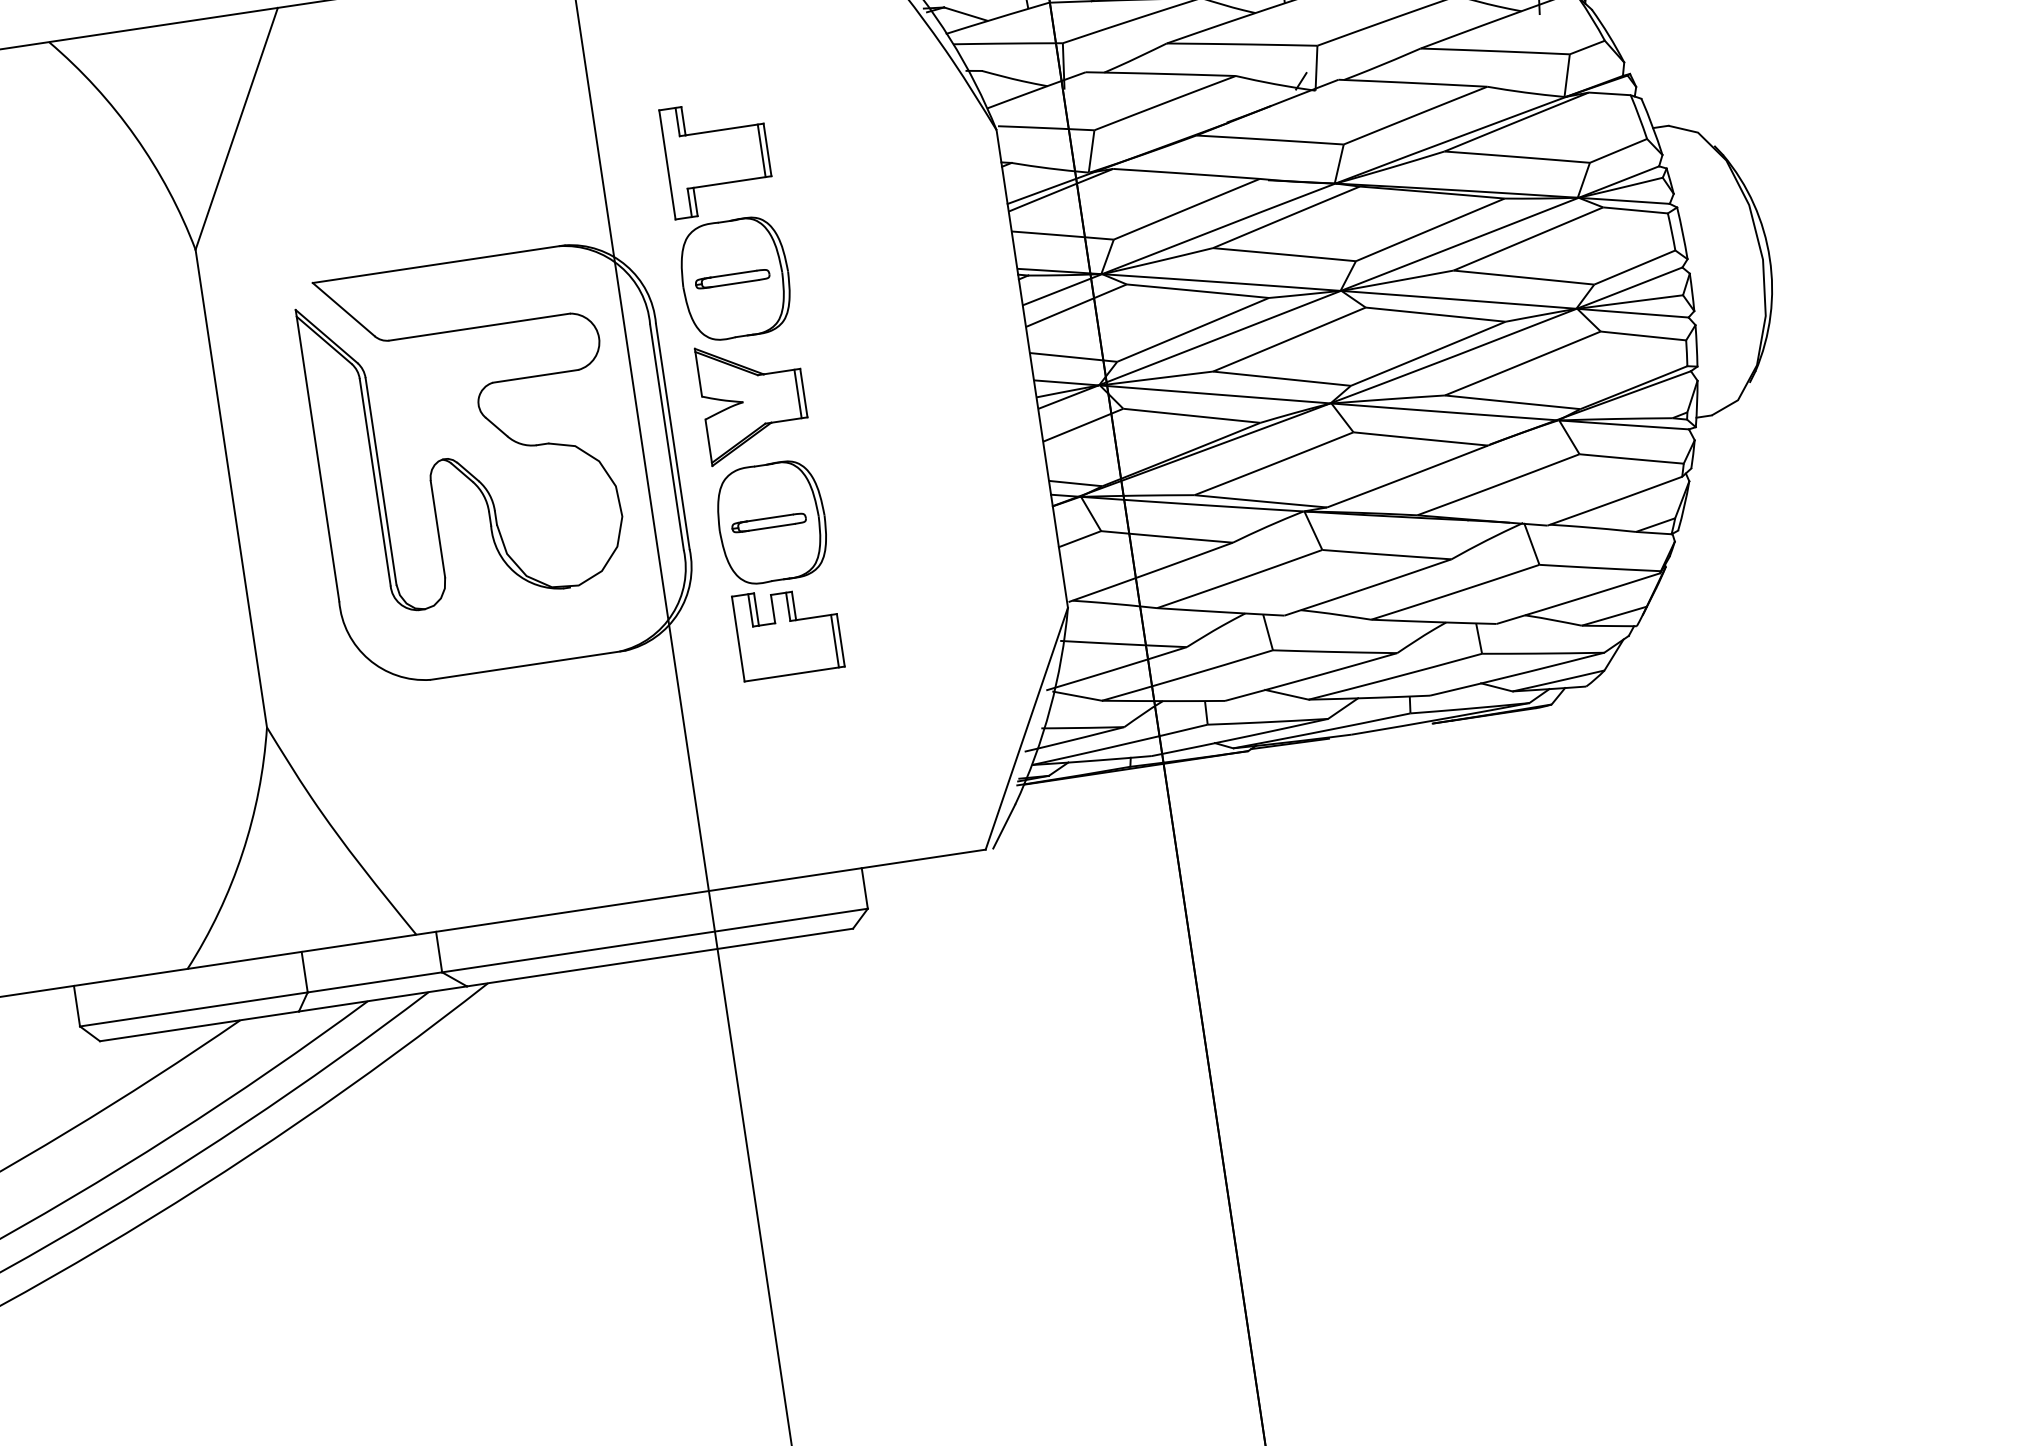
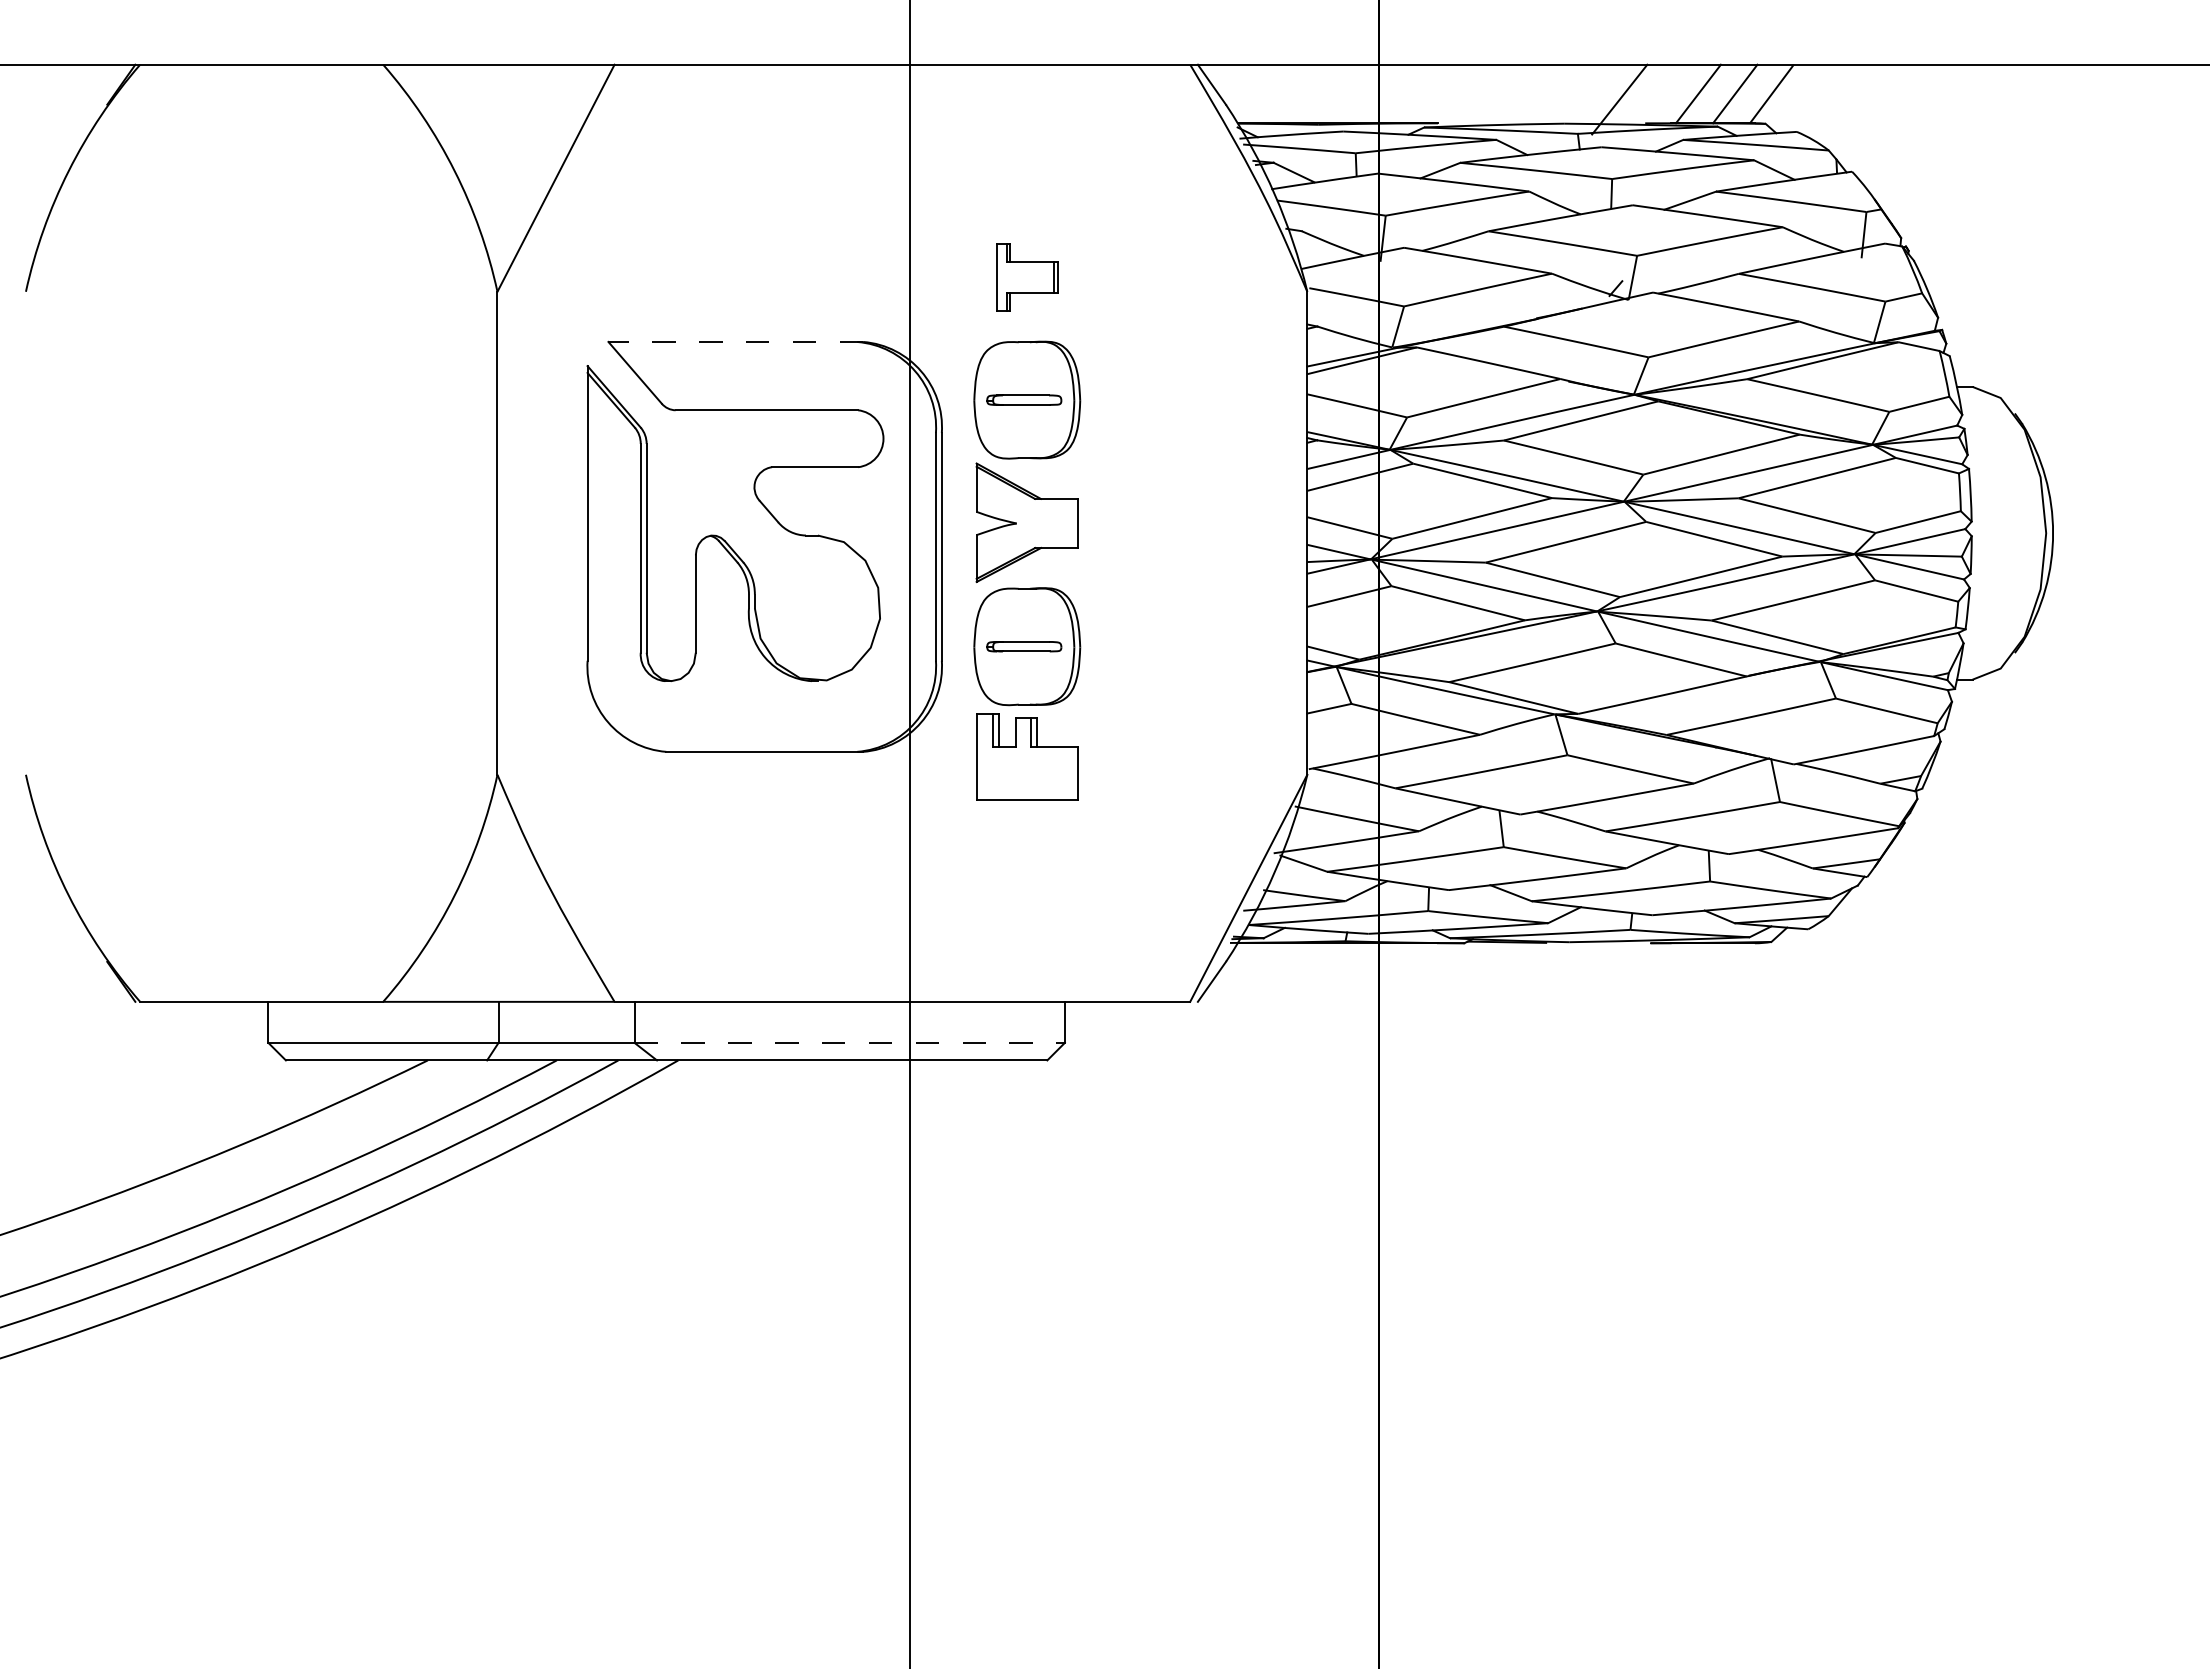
part: (717, 157) -> (1027, 277), size x0.6
line: (438, 263) -> (735, 341), solid -> dashed
line: (798, 392) -> (1072, 522), removed
line: (835, 640) -> (1072, 772), removed
line: (655, 940) -> (850, 1042), solid -> dashed

